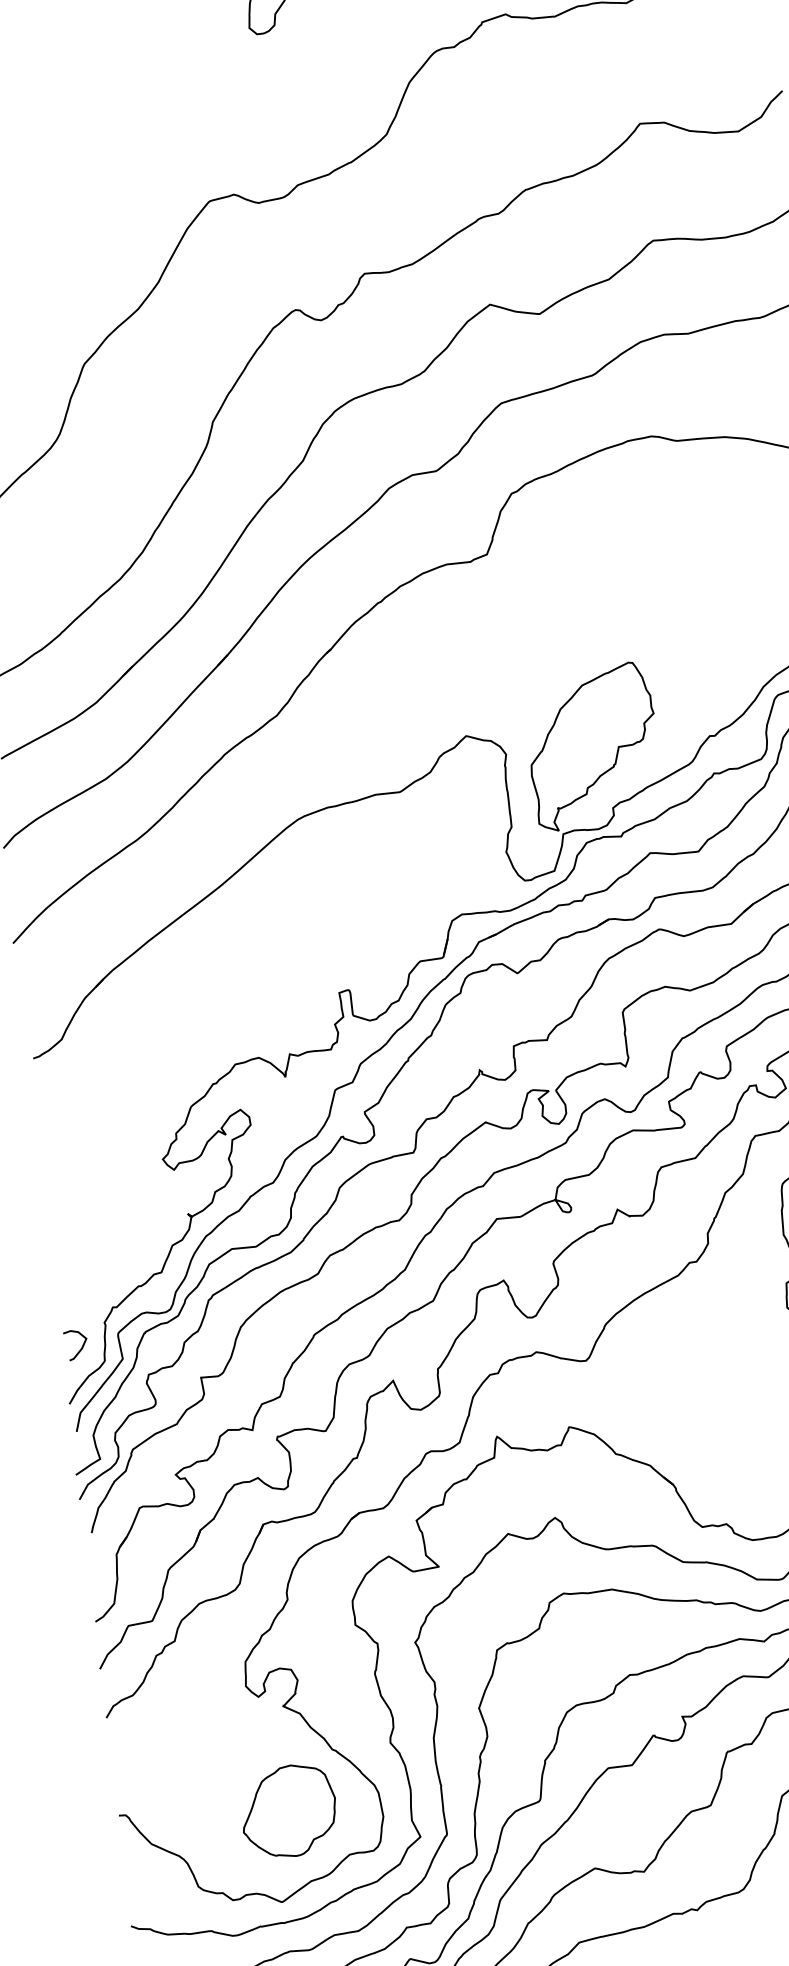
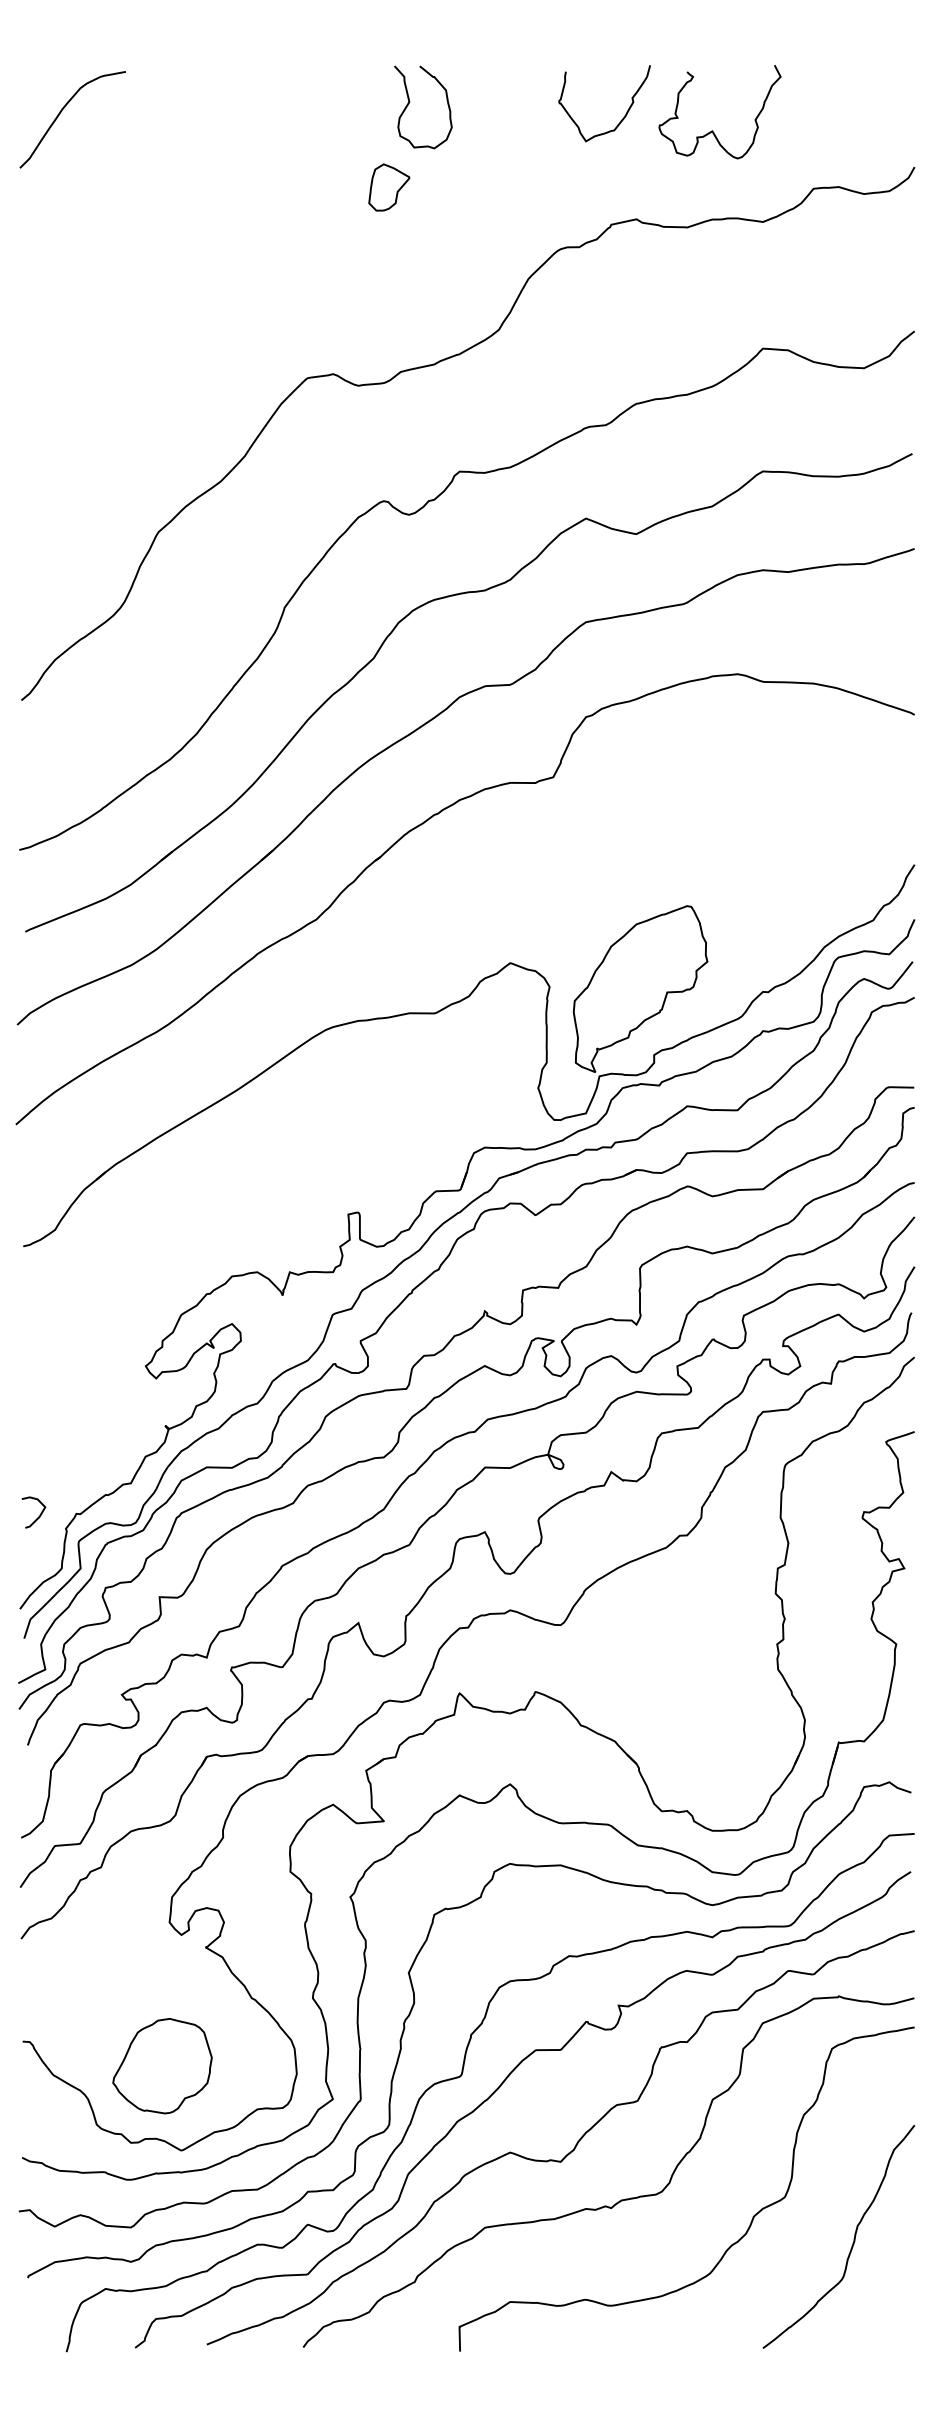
curve: (81, 1346) -> (39, 1514), moved
part: (288, 1811) -> (162, 2066), moved

